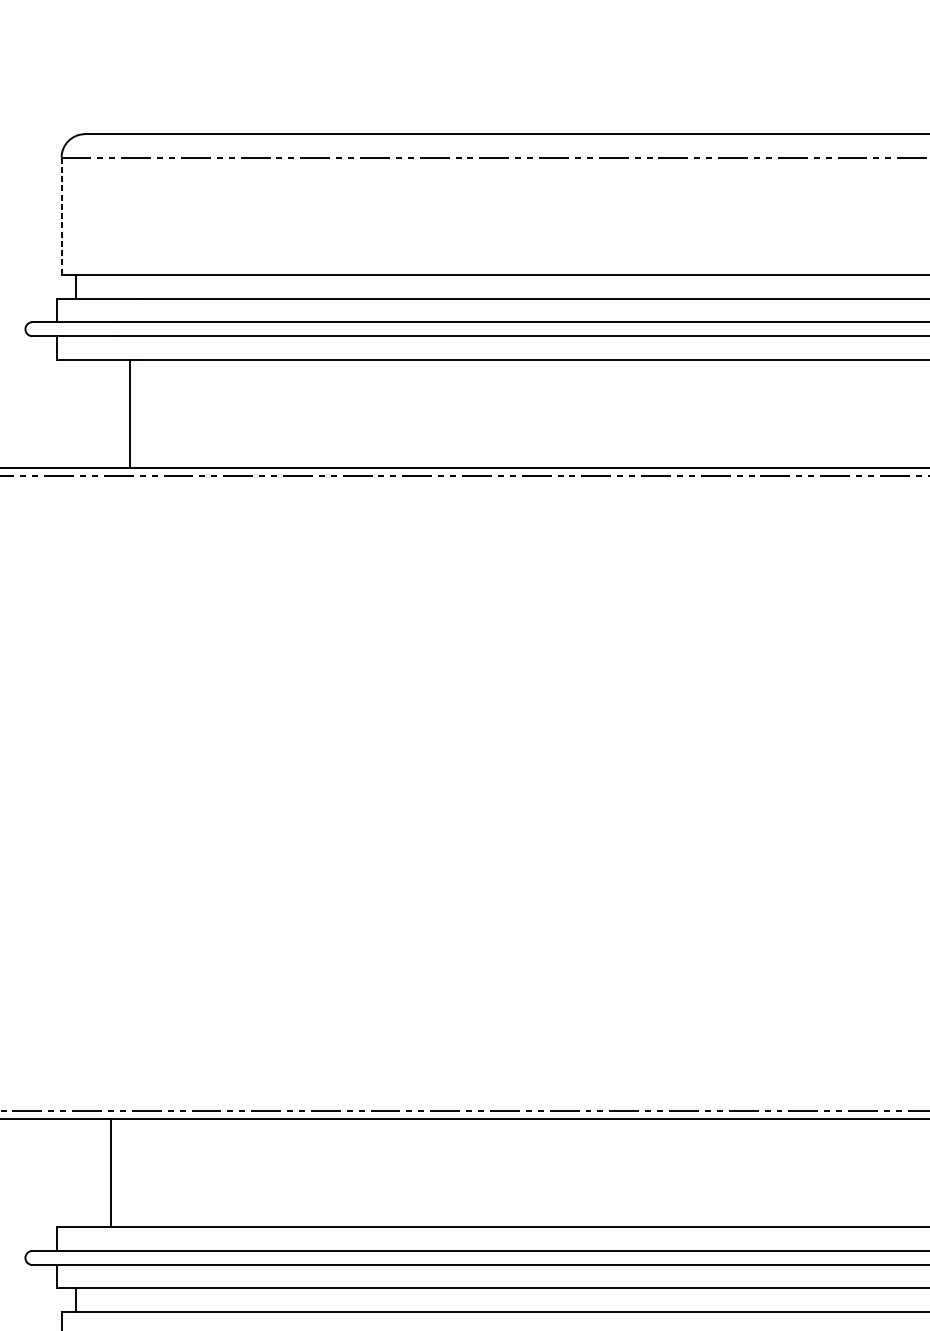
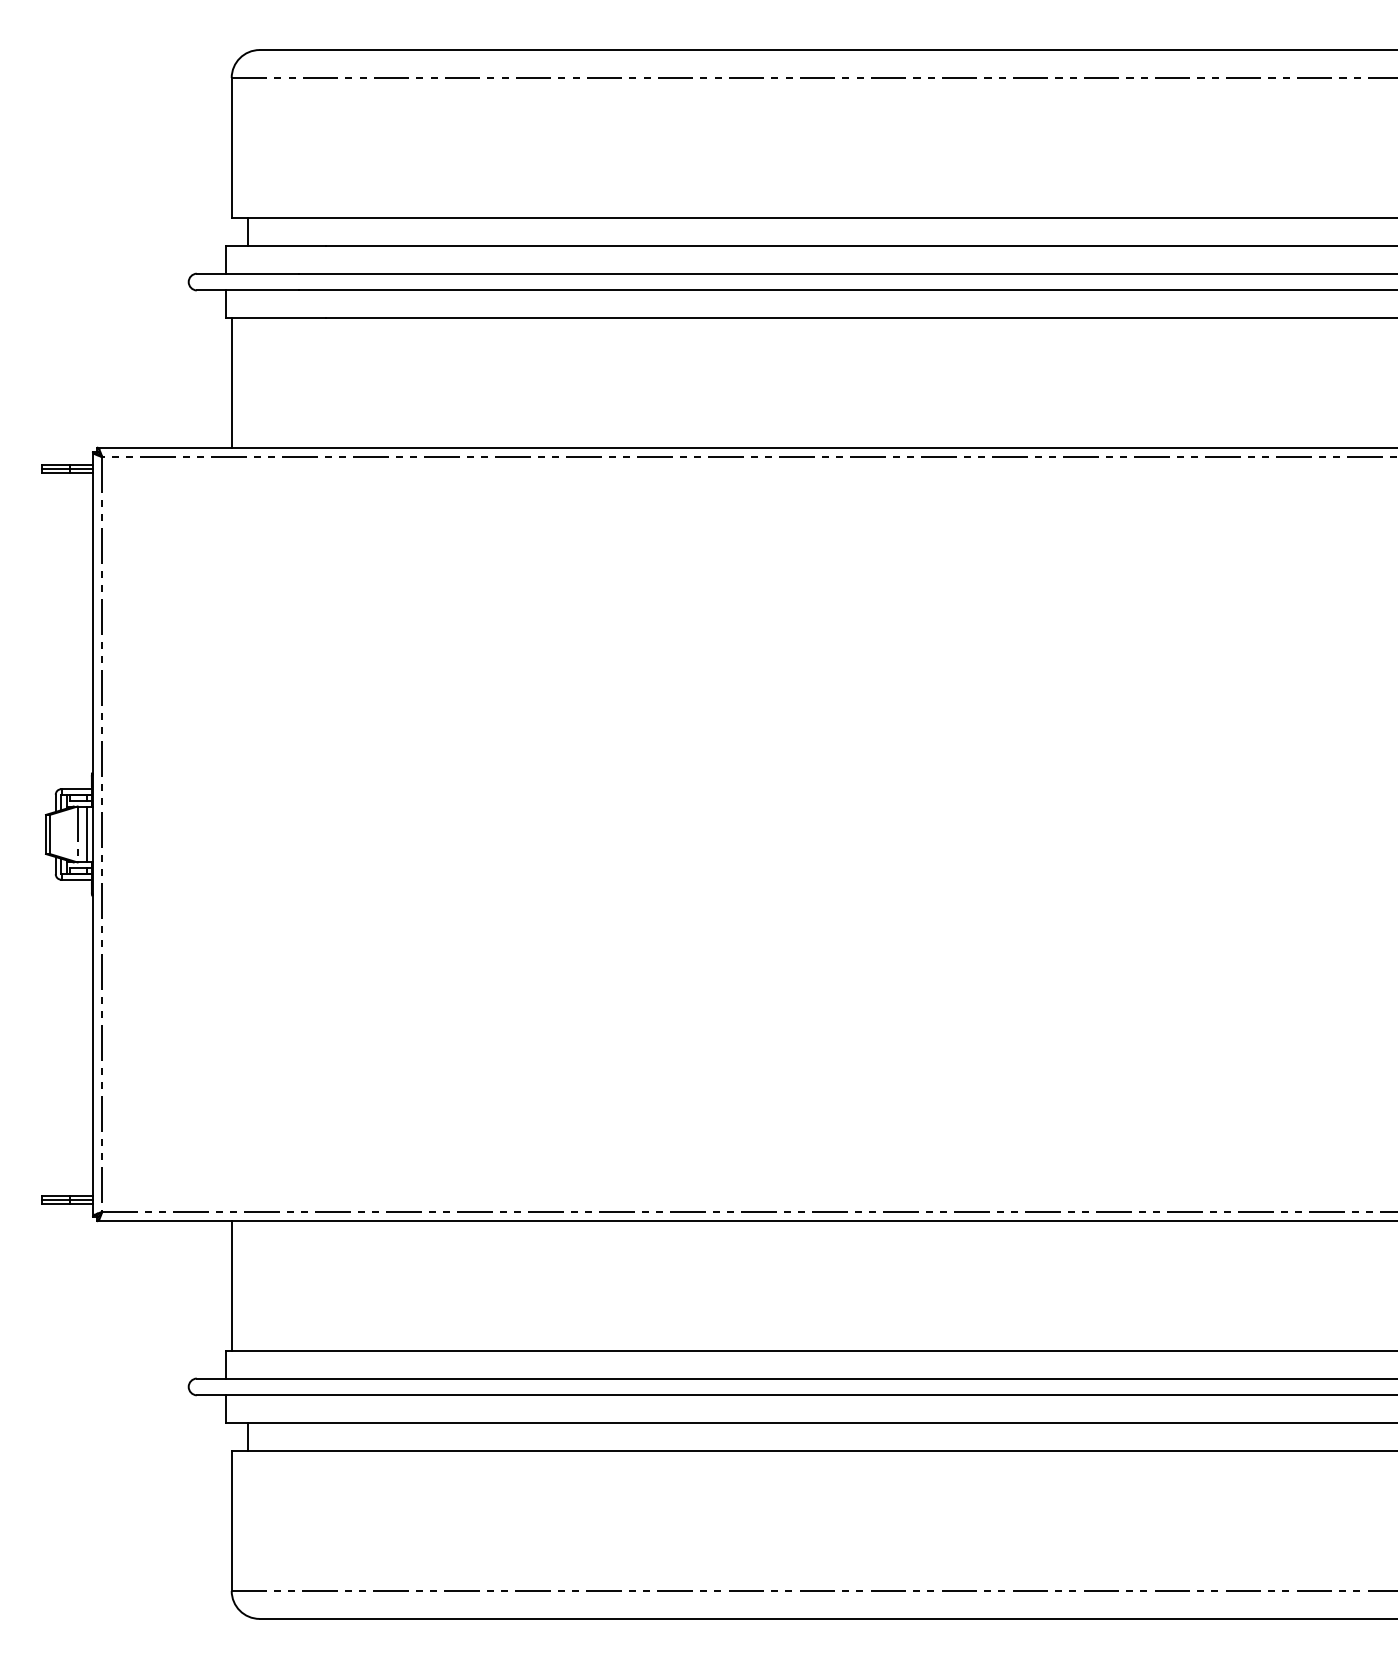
line: (61, 216) -> (231, 147), dashed -> solid
line: (129, 413) -> (231, 382), moved
line: (111, 1172) -> (231, 1285), moved

